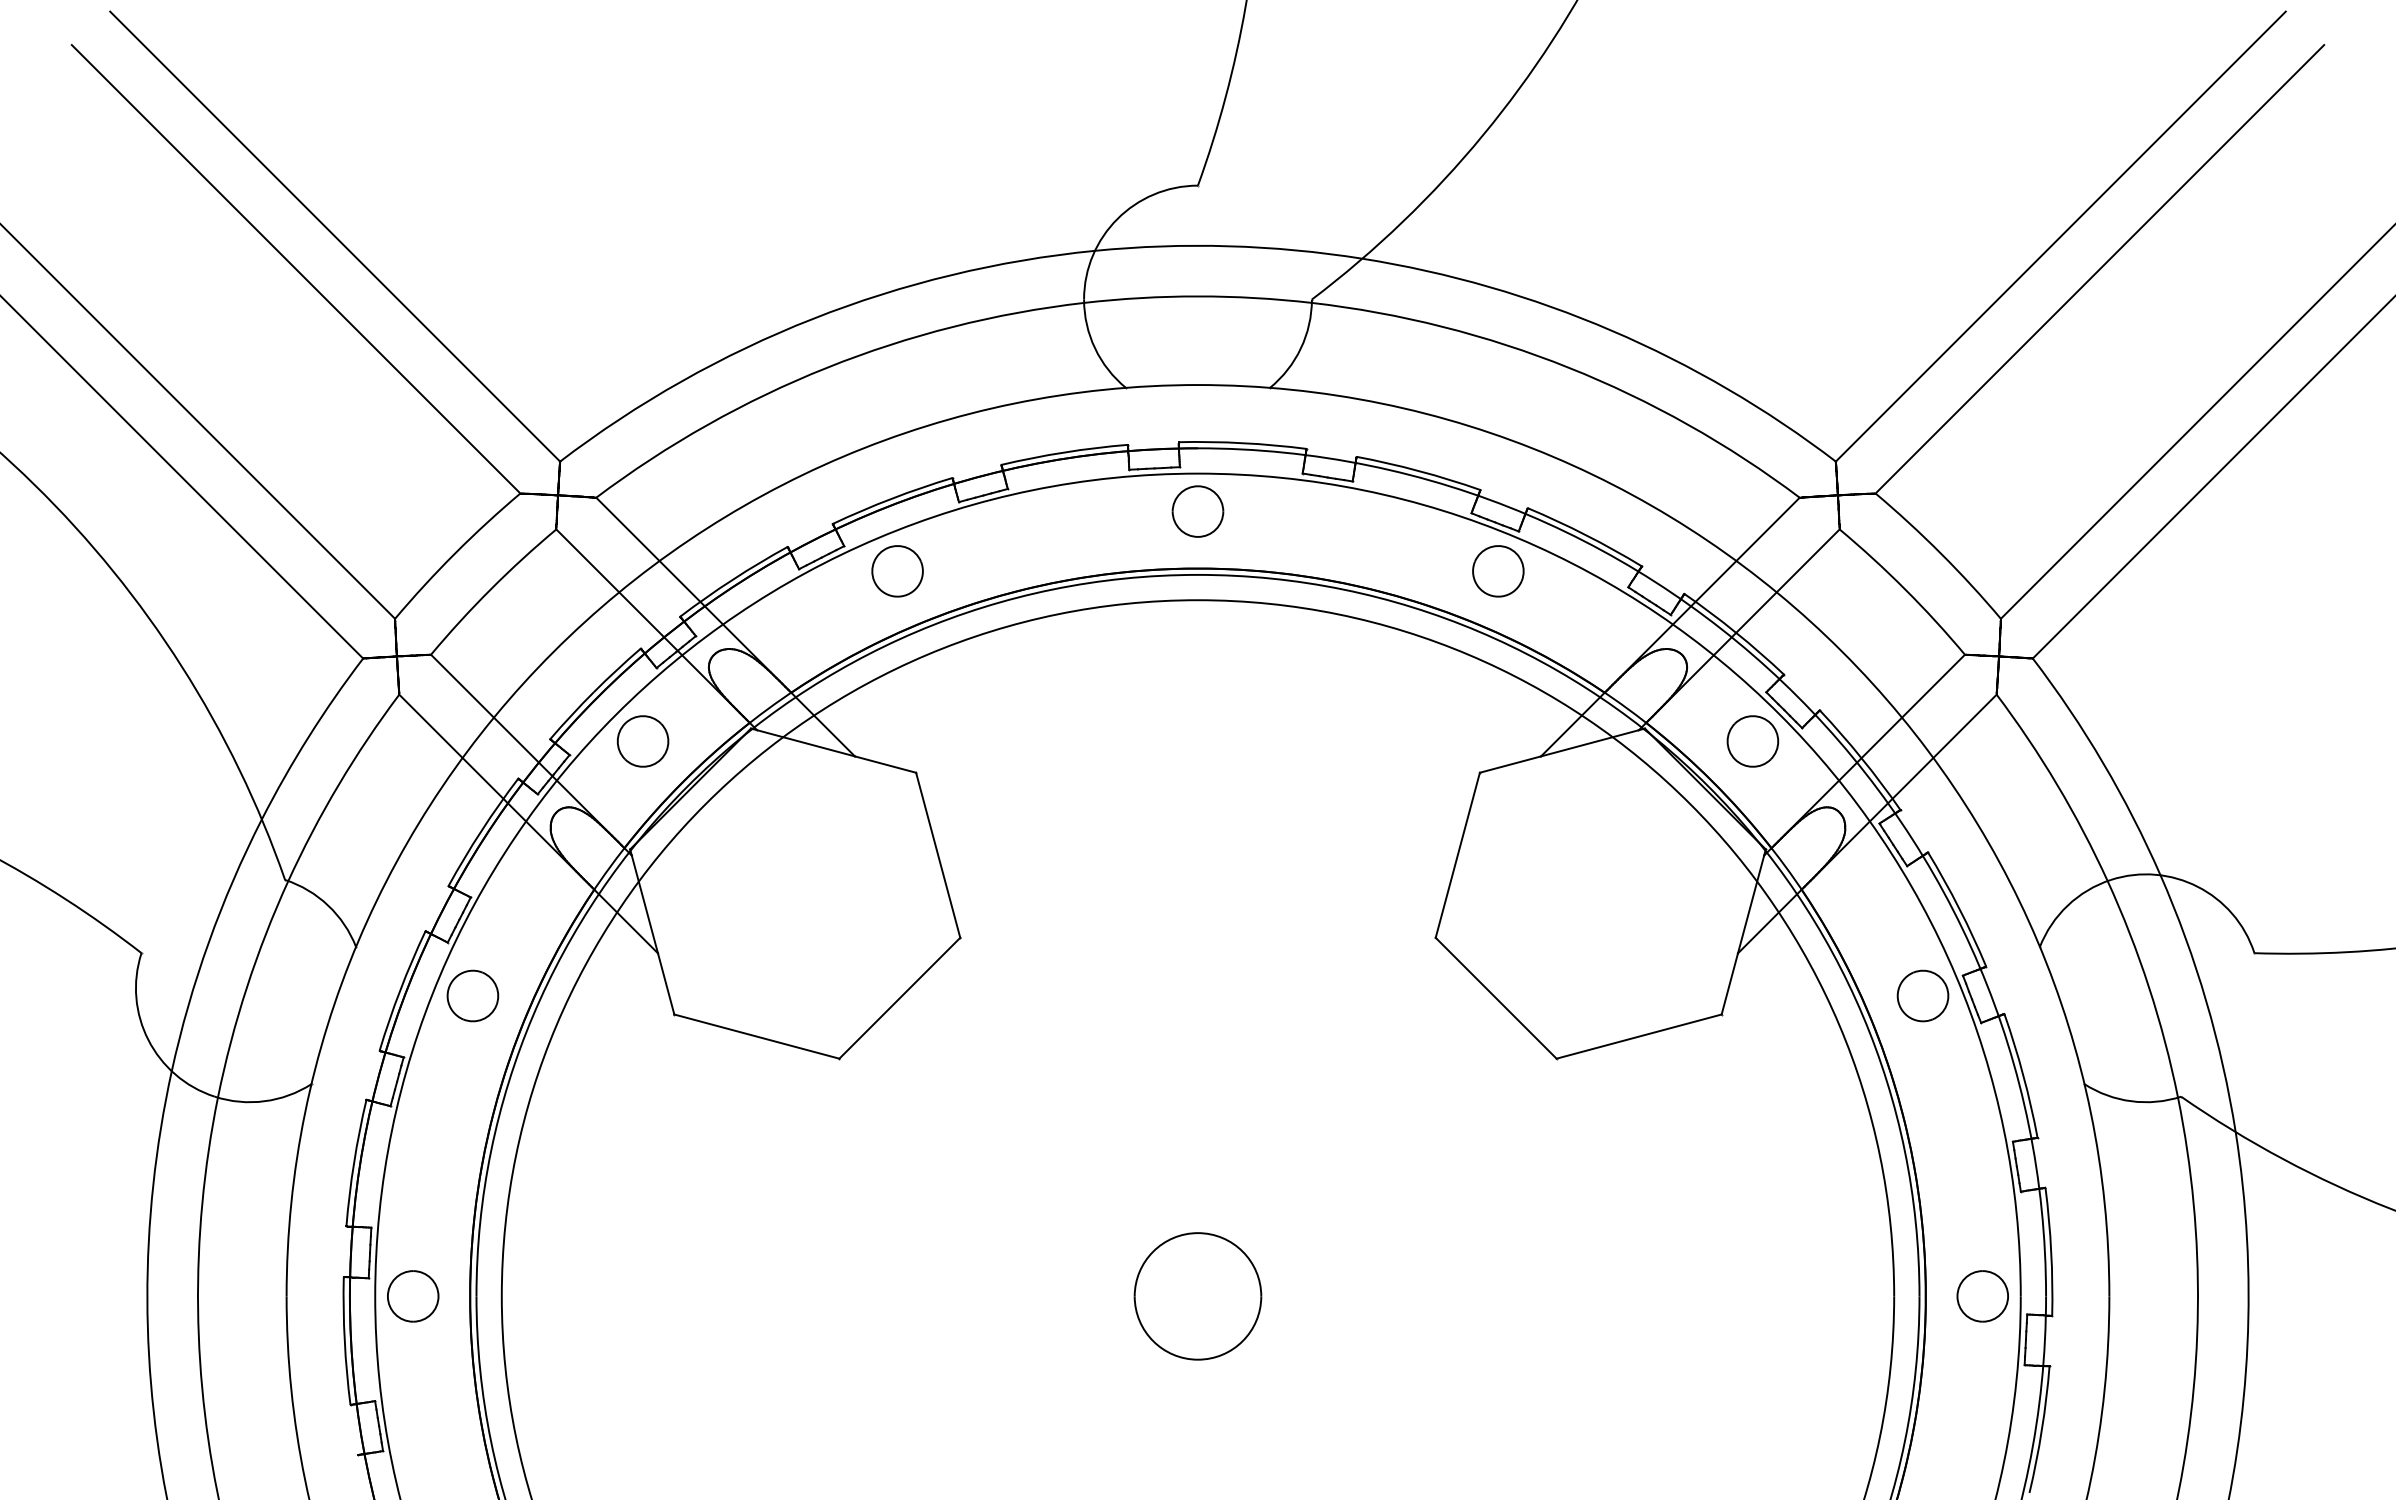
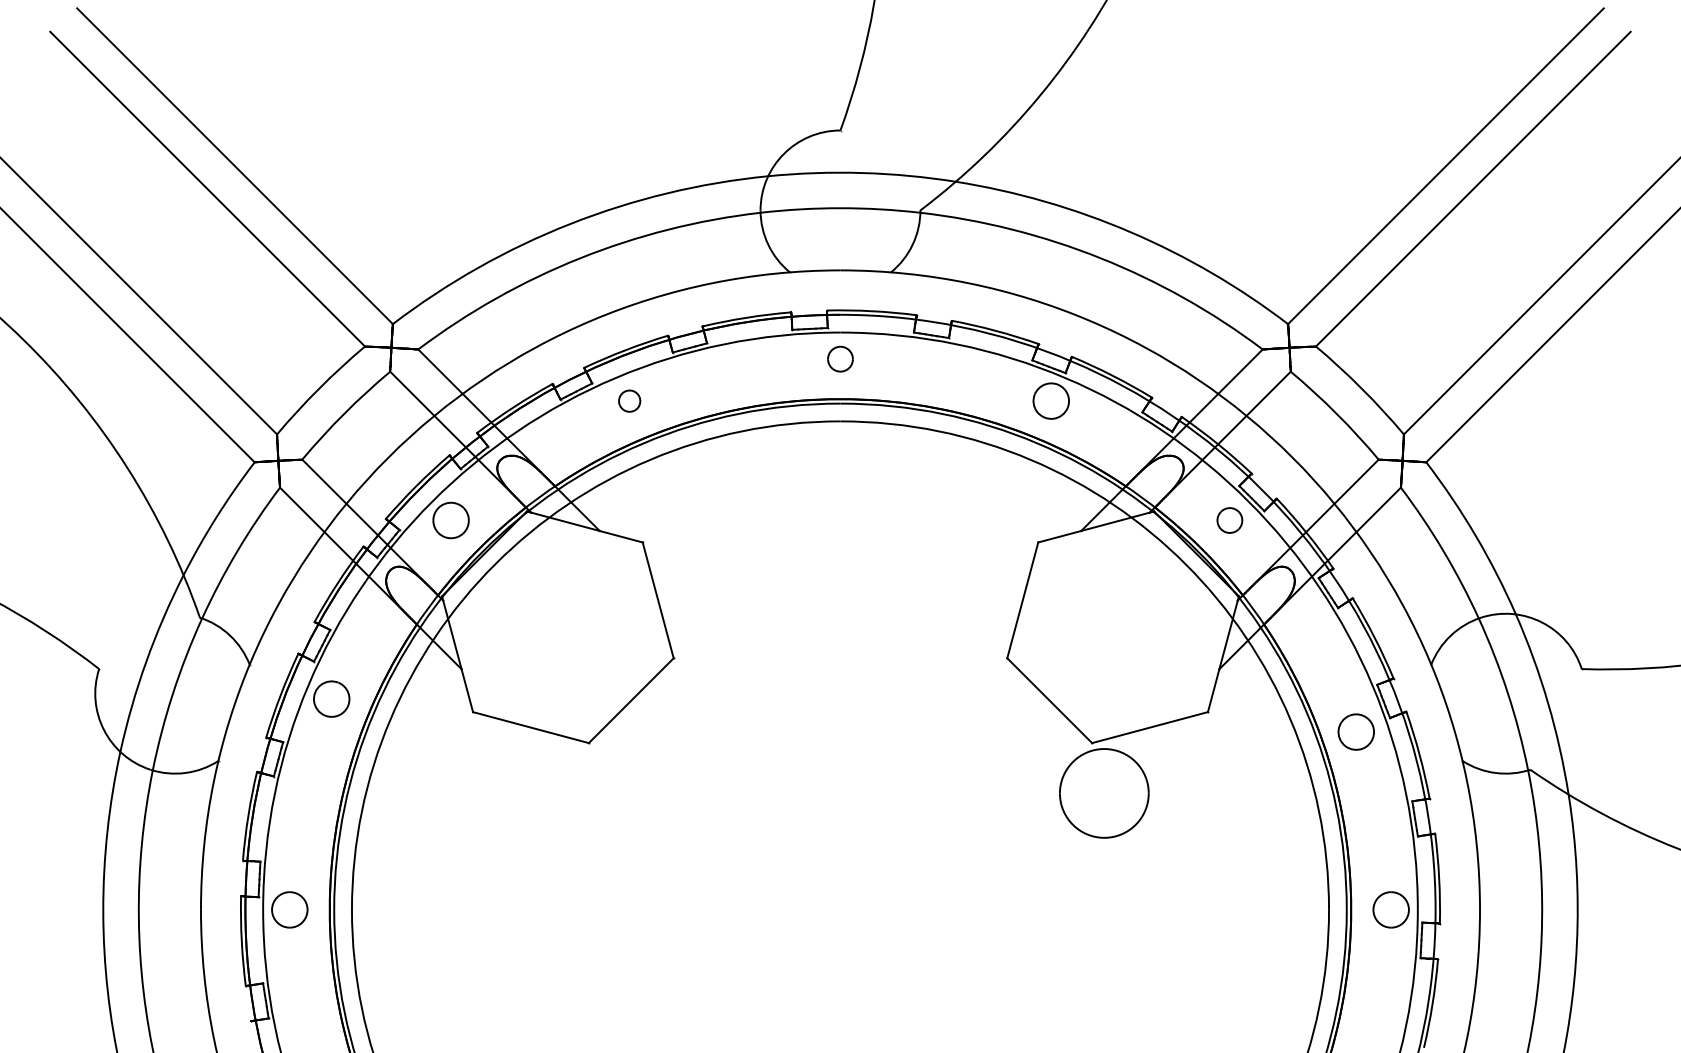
part: (1197, 511) -> (840, 359), size x0.7
part: (897, 571) -> (629, 401), size x0.6
part: (1752, 741) -> (1229, 520), size x0.7
part: (1922, 995) -> (1355, 731), moved
part: (1197, 1296) -> (1103, 793), moved

